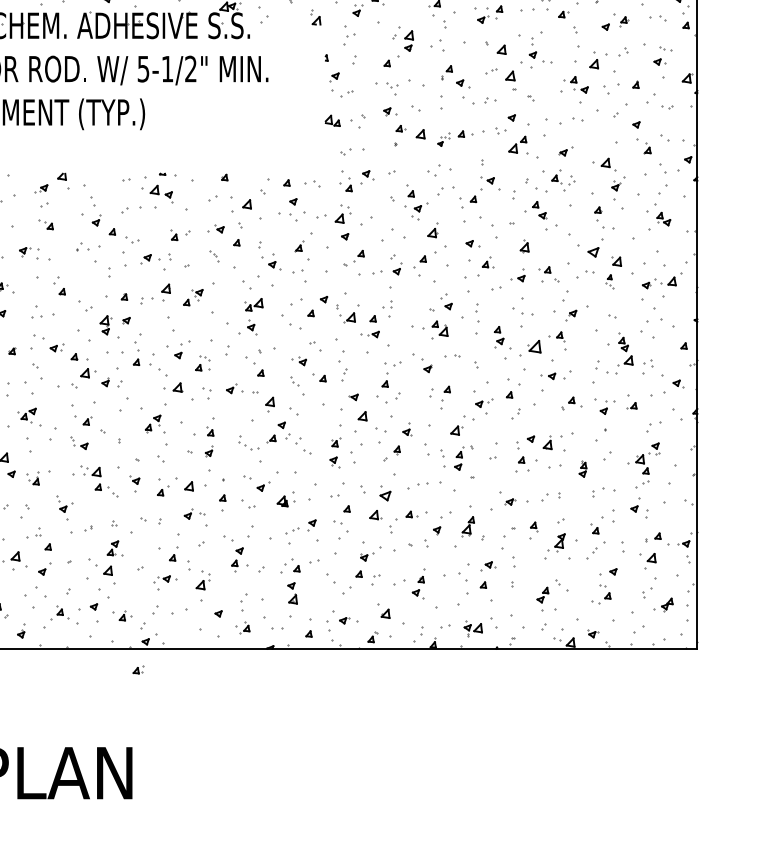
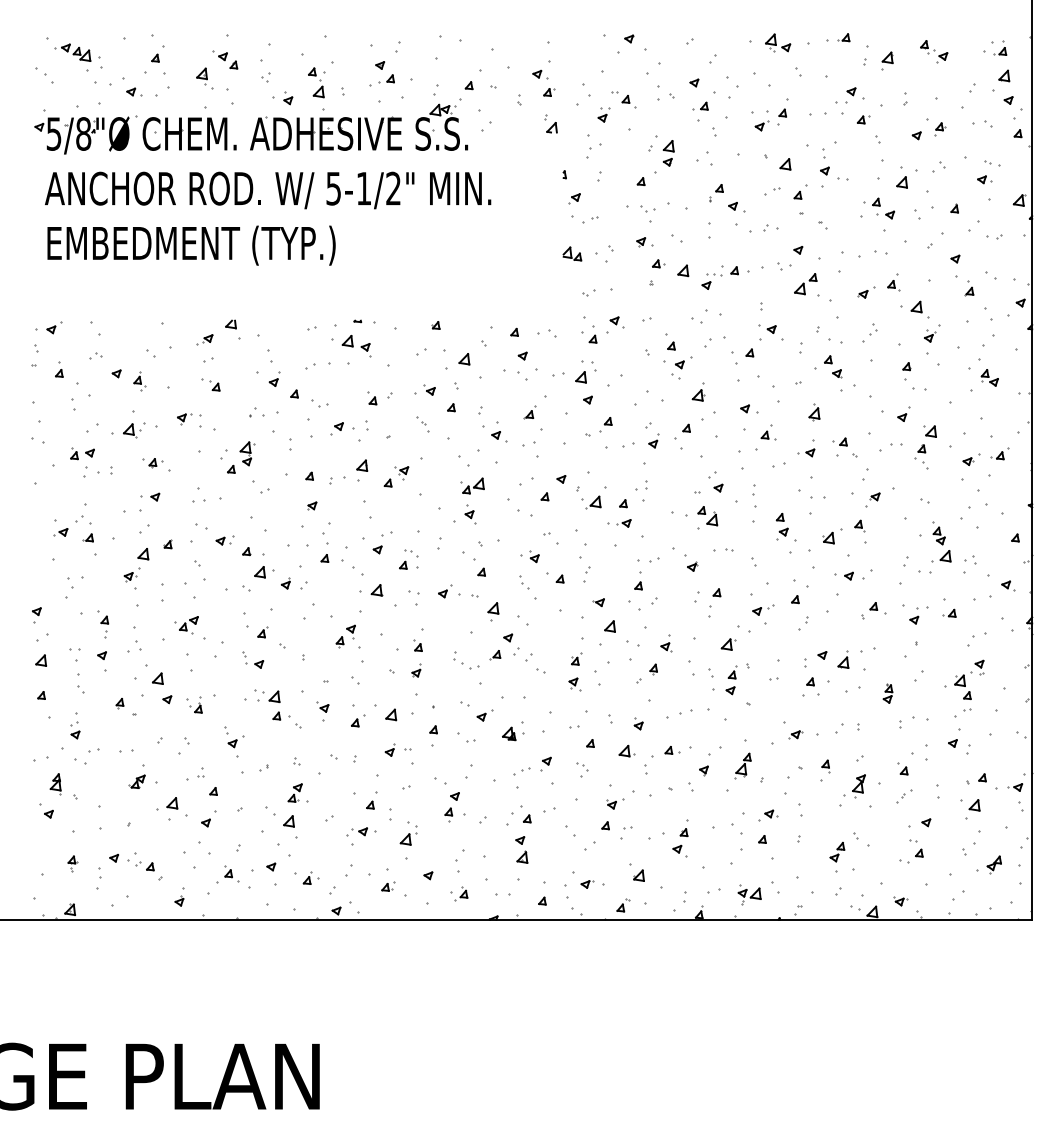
part: (513, 71) -> (800, 191), size x0.62
part: (443, 139) -> (712, 277), size x1.43
part: (556, 176) -> (893, 282), moved
part: (595, 247) -> (903, 413), size x0.62
part: (671, 279) -> (999, 453), size x0.71
part: (609, 281) -> (921, 456), size x1.43
part: (106, 325) -> (247, 453), moved
part: (538, 344) -> (832, 536), size x0.71
part: (385, 493) -> (638, 723), size x0.62
part: (340, 529) -> (582, 769), size x0.62
part: (596, 551) -> (904, 796), size x0.62
part: (138, 669) -> (388, 886), moved

